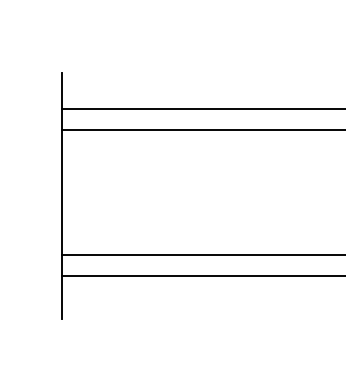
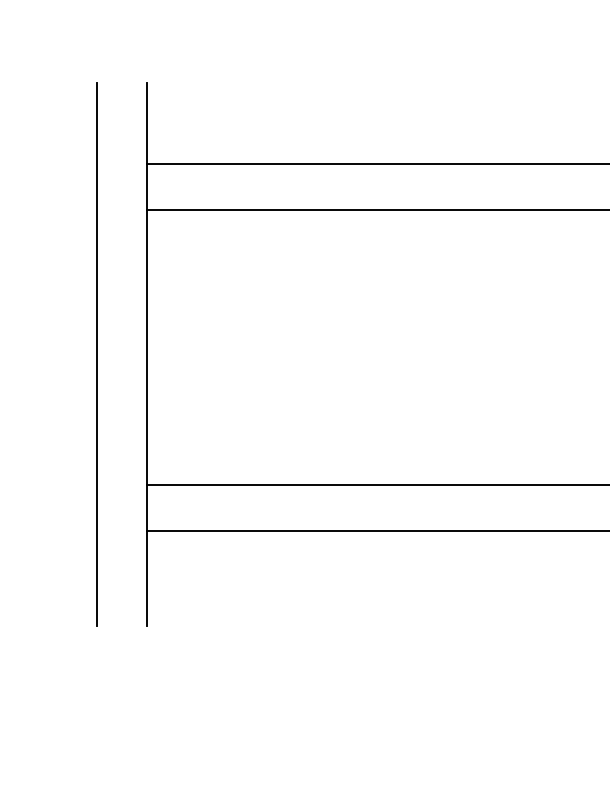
line: (40, 195) -> (98, 353), added

